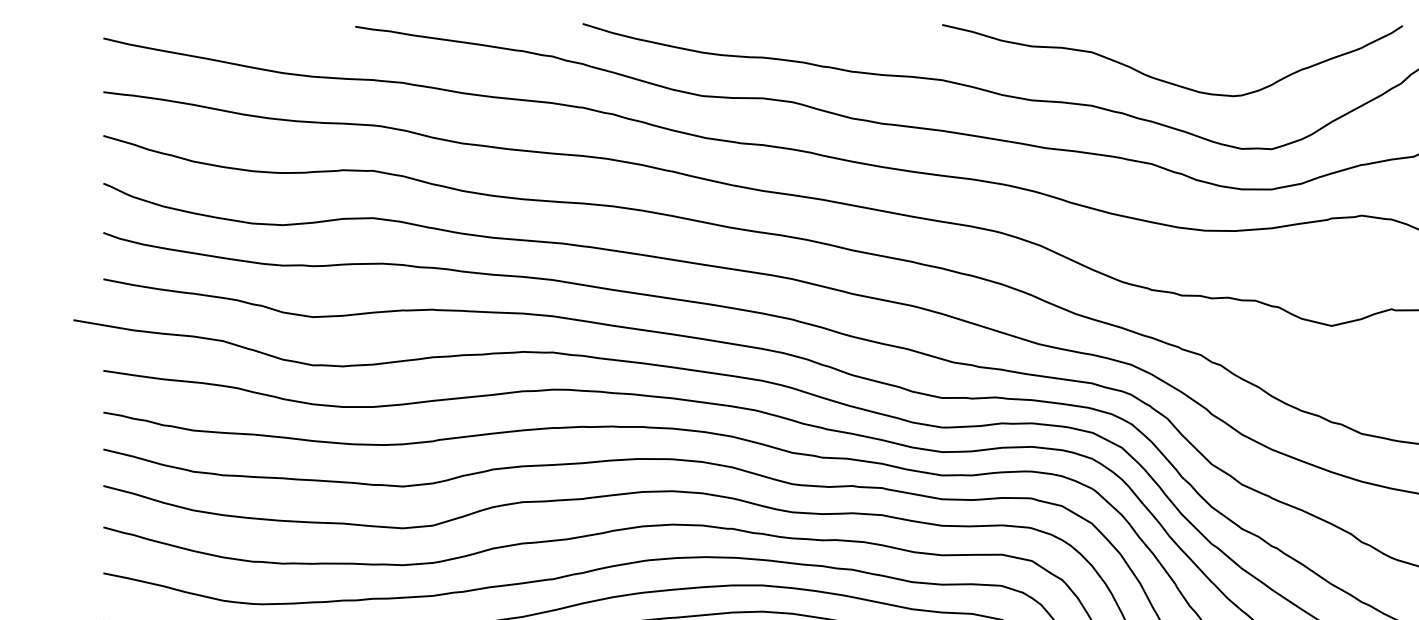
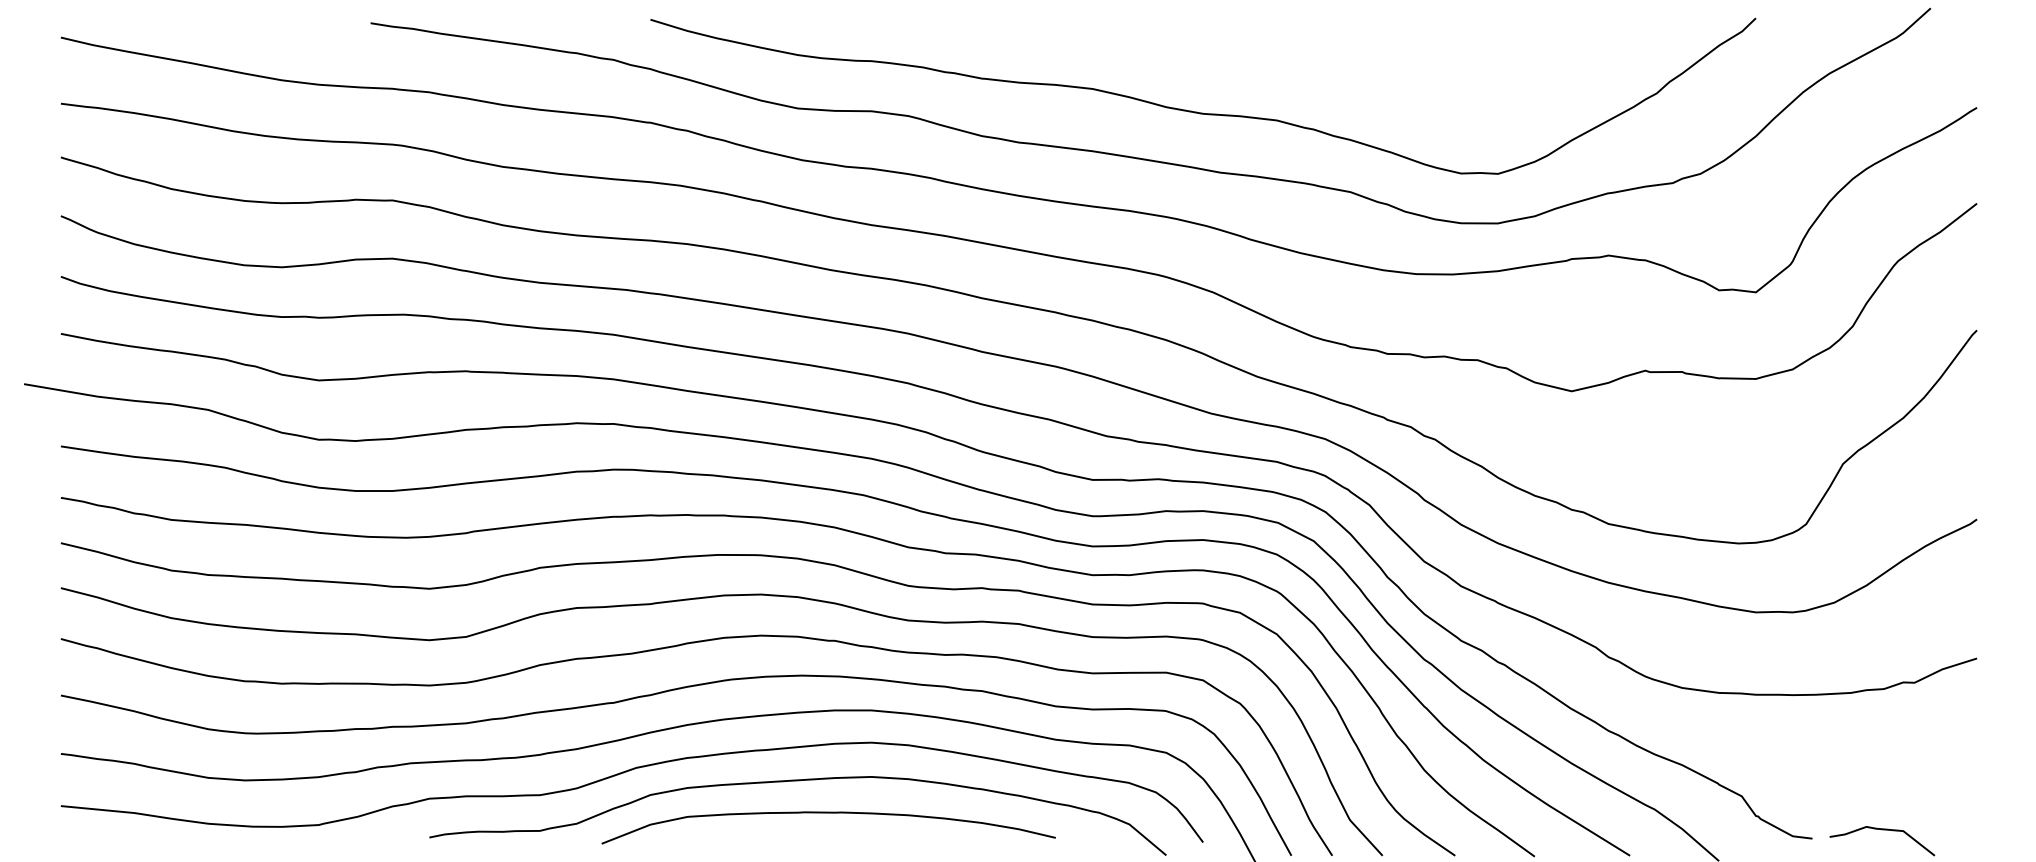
curve: (1164, 80) -> (1366, 89), removed

